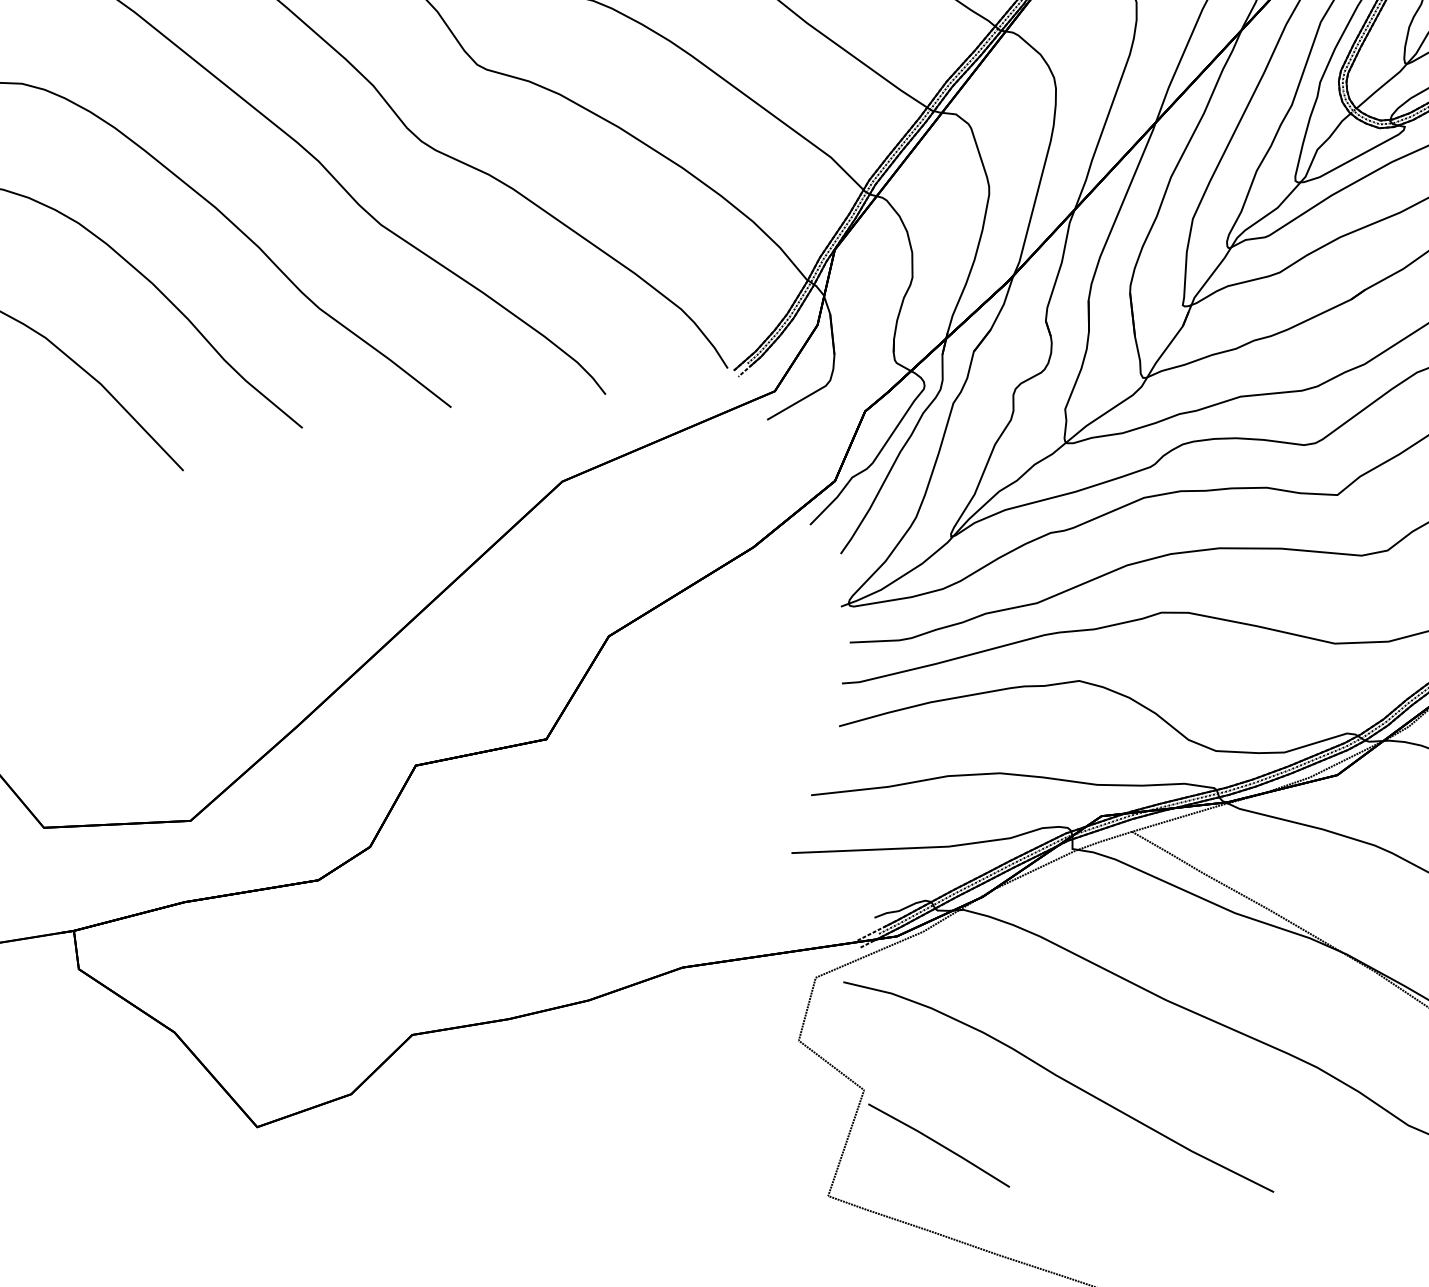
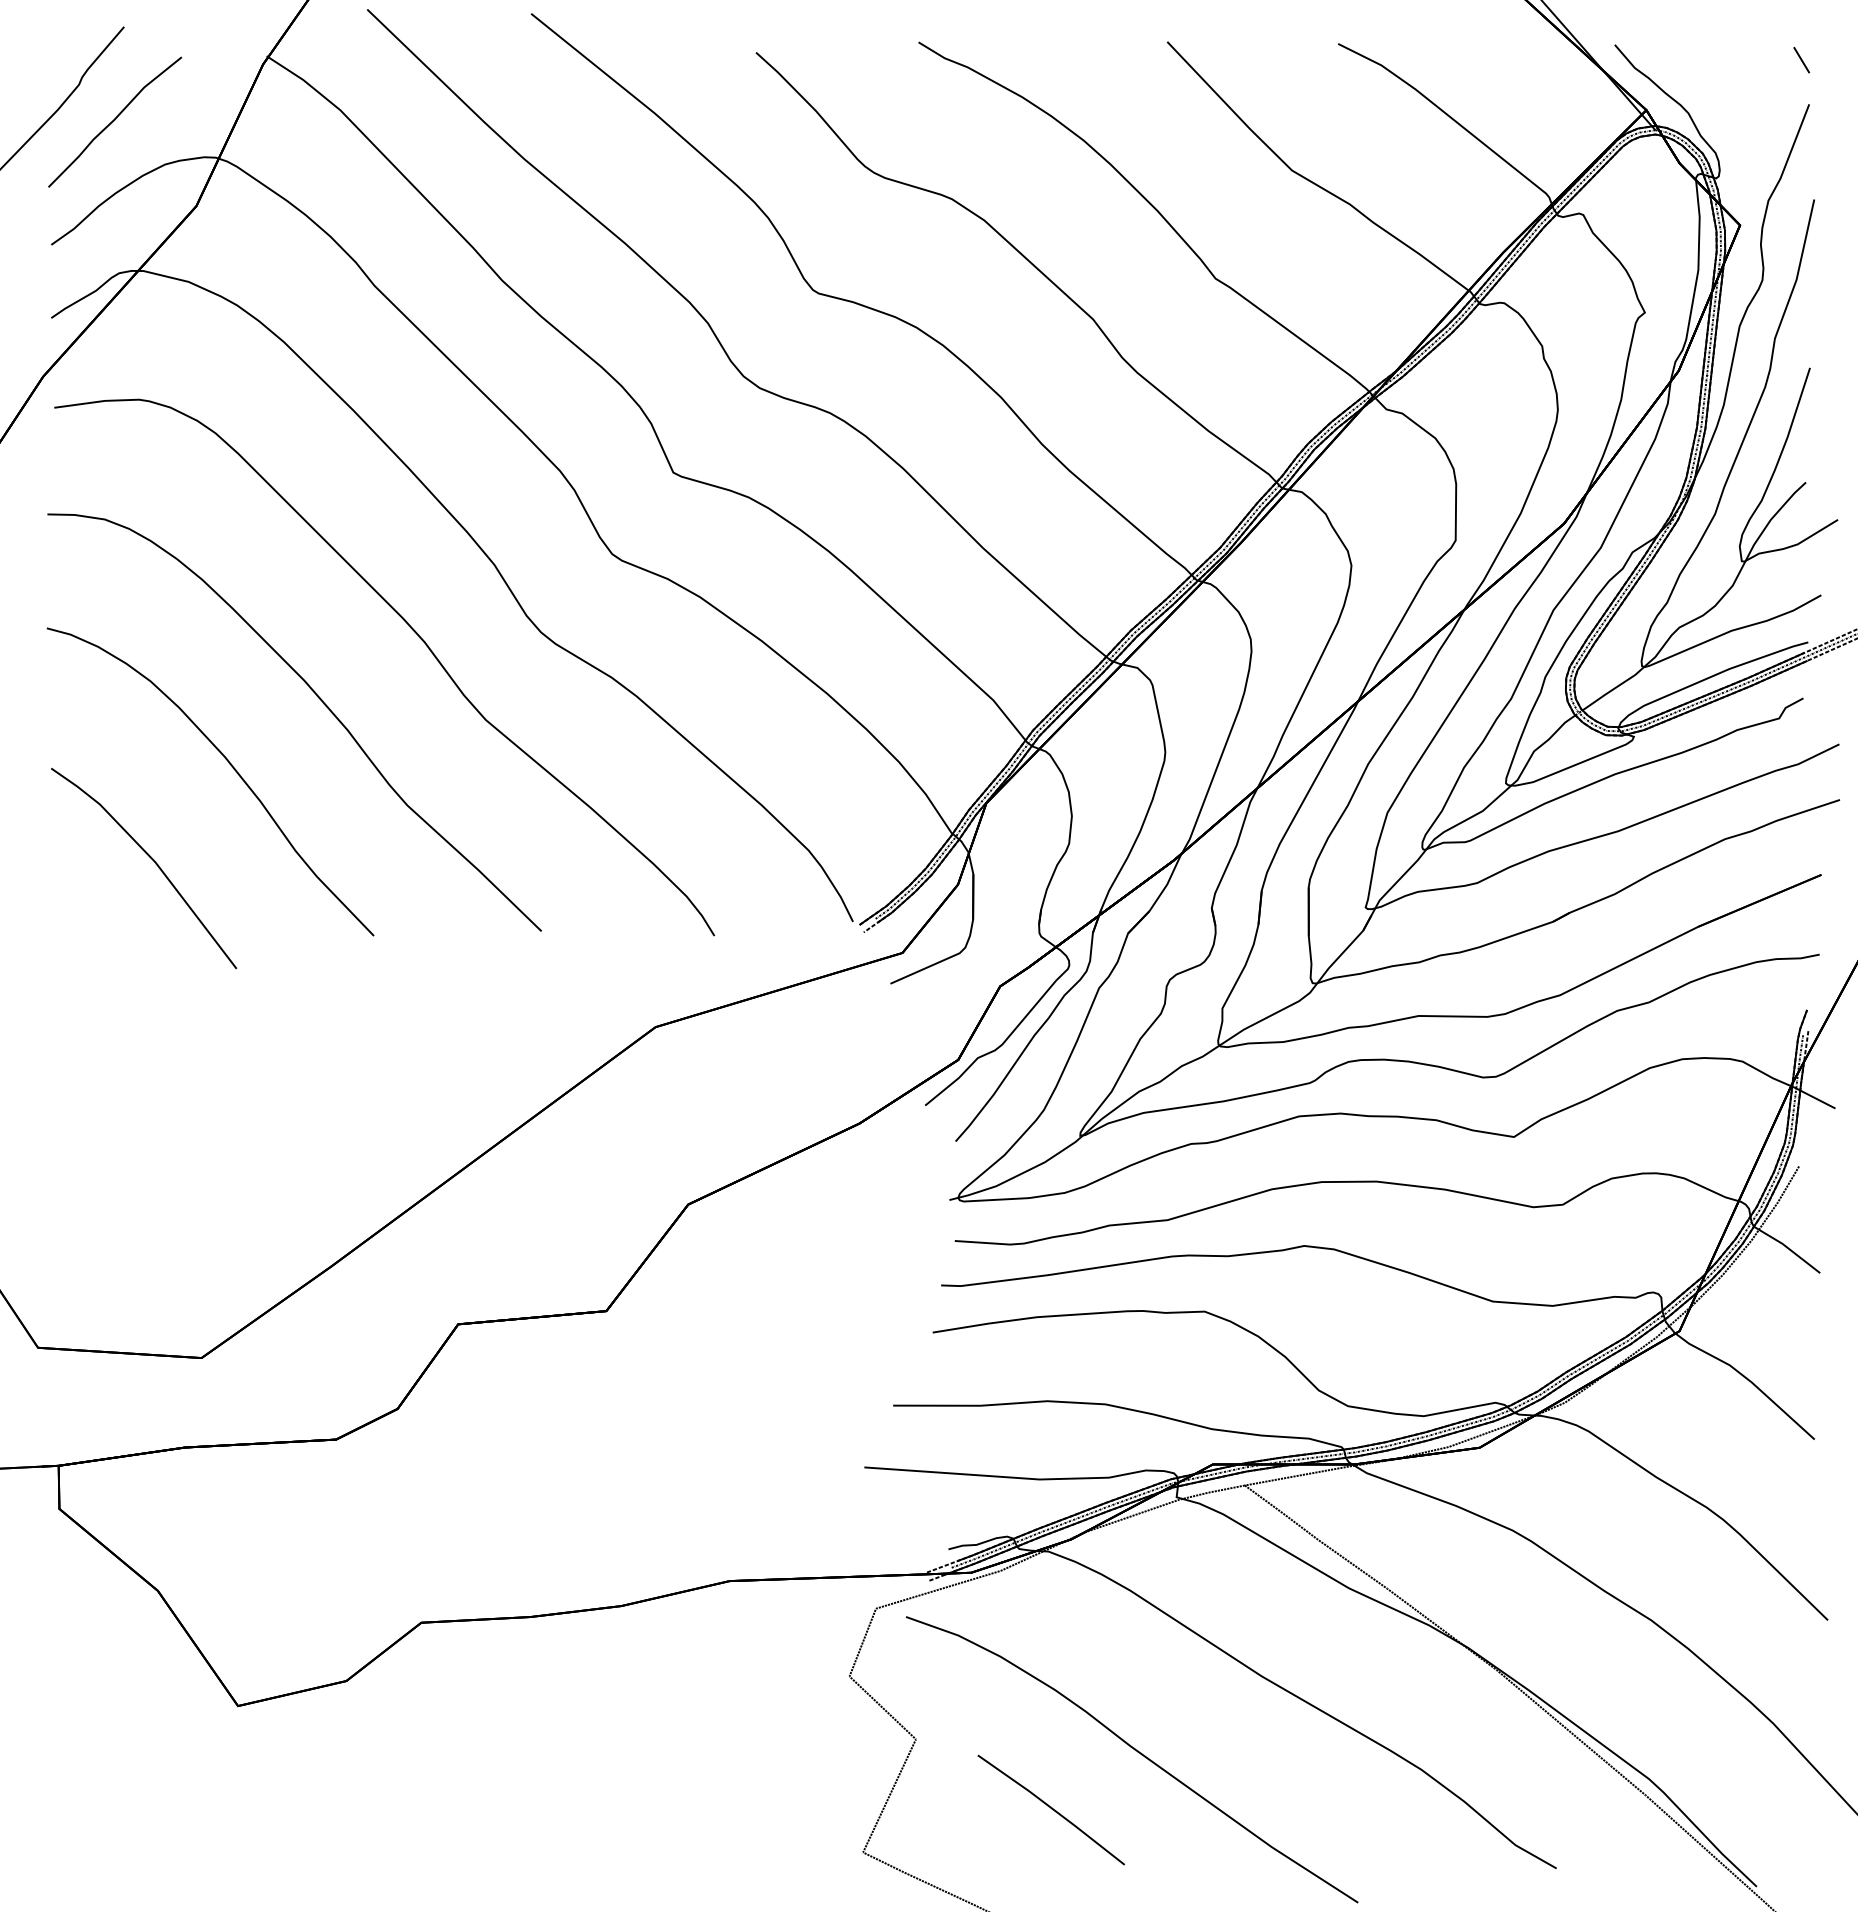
part: (938, 1145) -> (1050, 1809), moved

